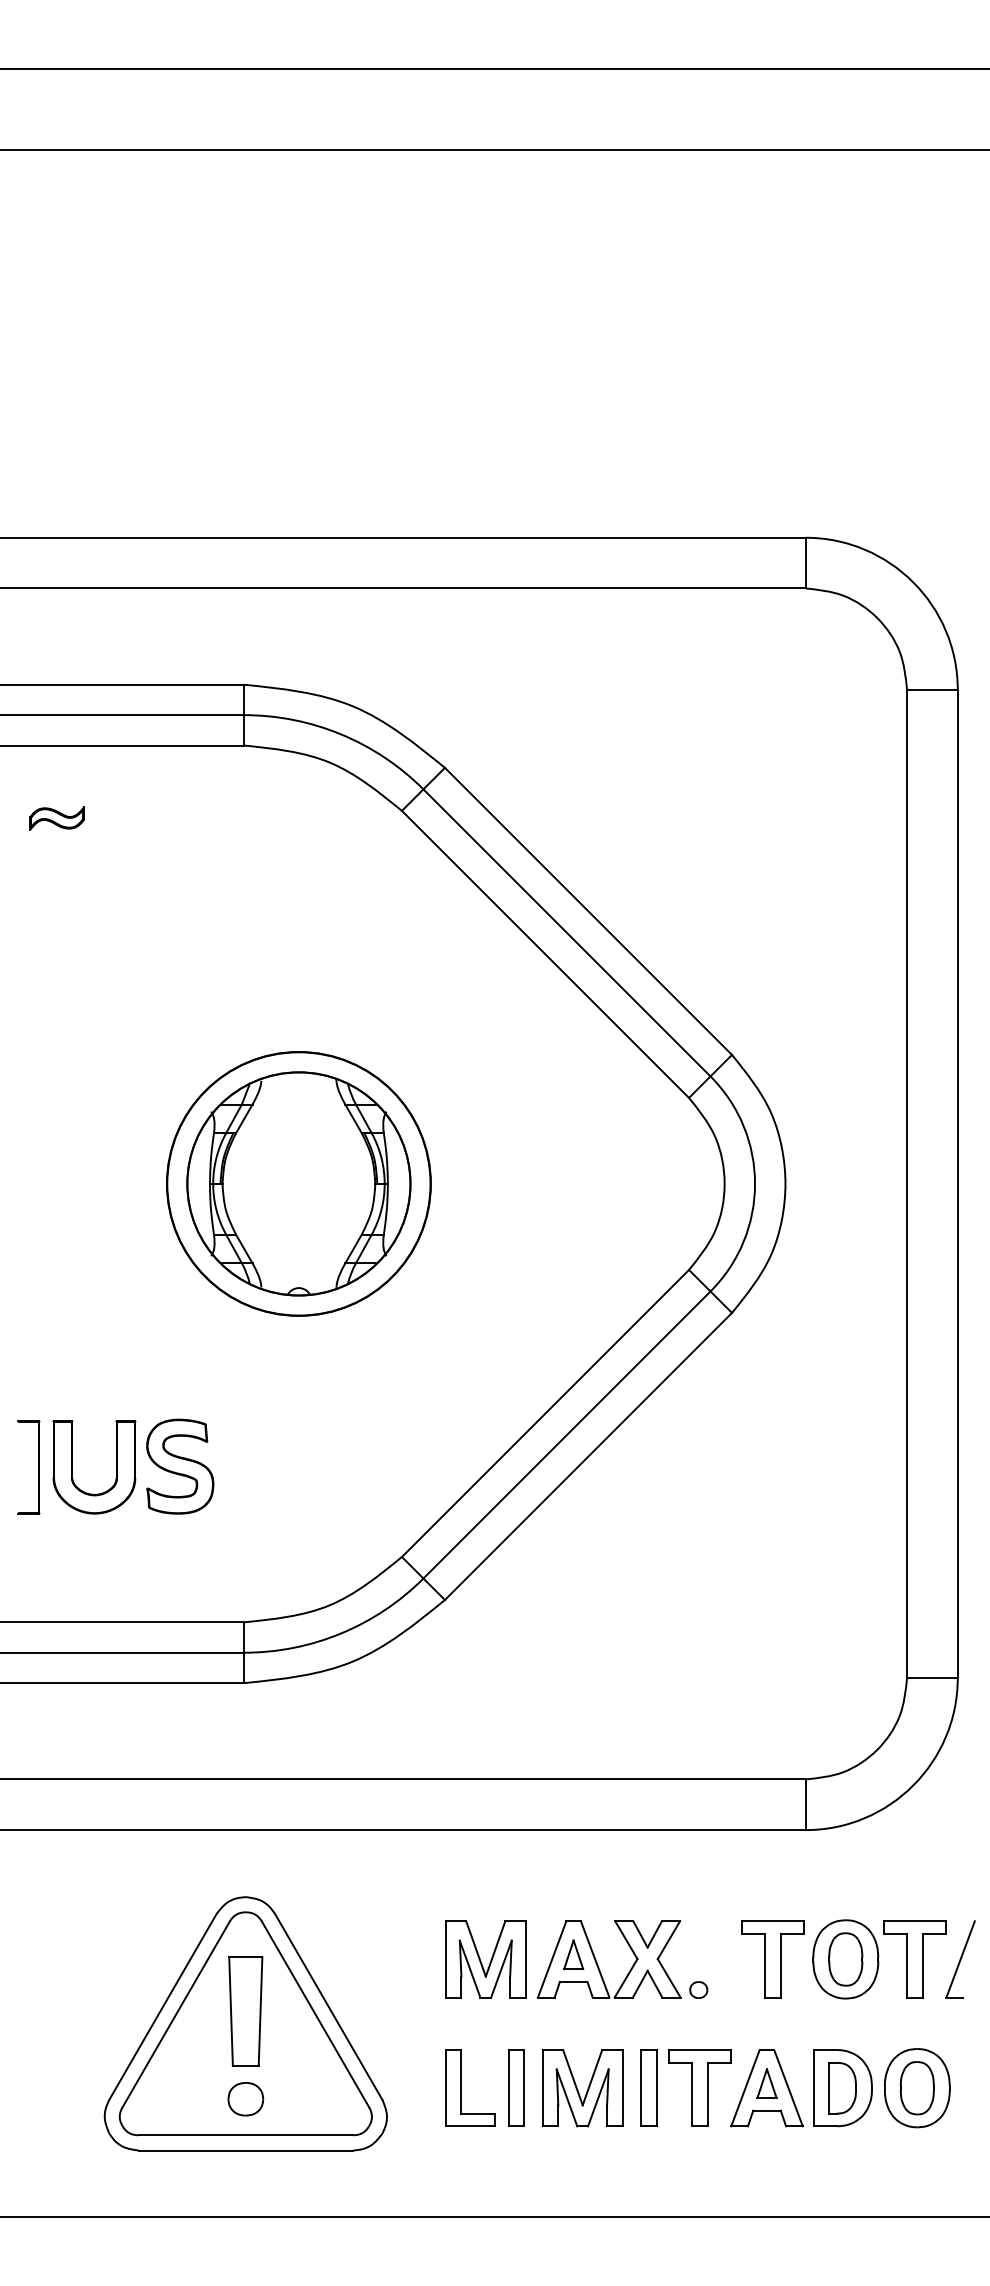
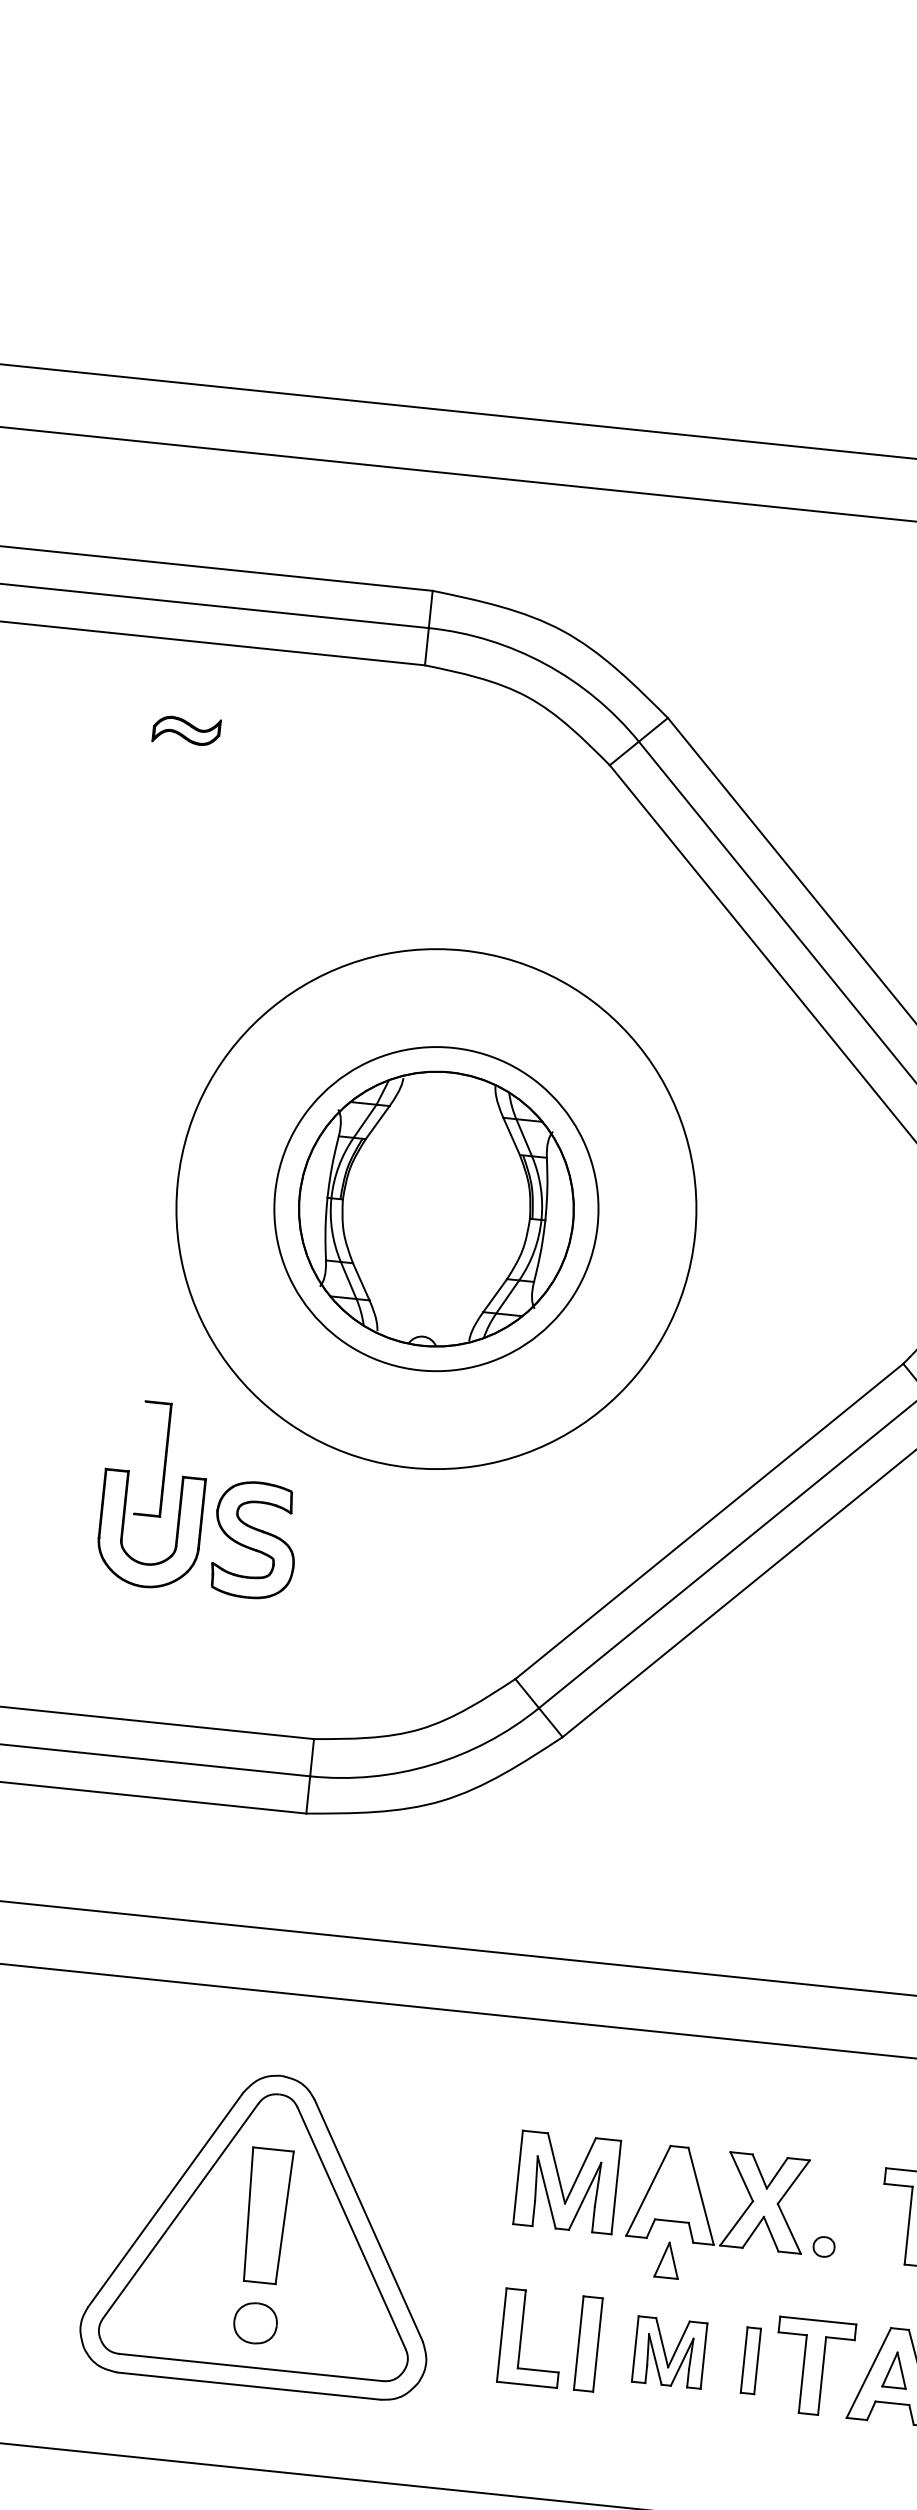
circle: (298, 1183) -> (435, 1208), size x1.6
part: (38, 1467) -> (164, 1460), moved
part: (573, 1954) -> (667, 2259), moved
part: (648, 2087) -> (750, 2359), size x0.7
part: (582, 2088) -> (669, 2352), size x0.7

